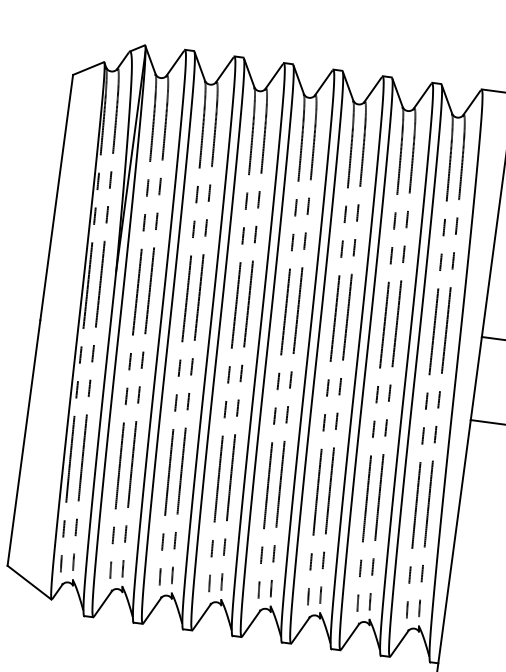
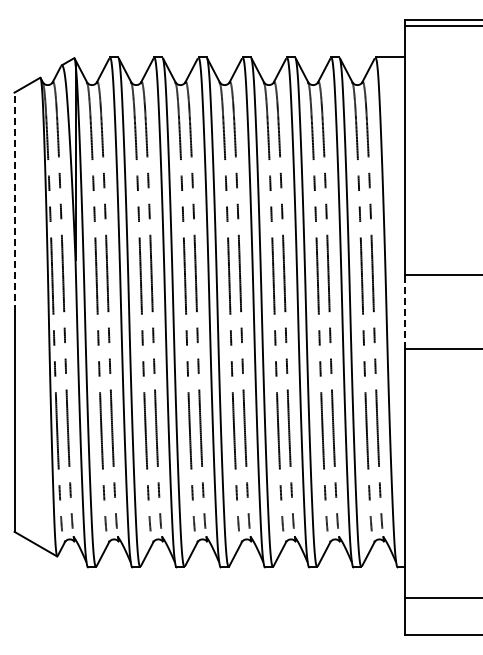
line: (56, 197) -> (14, 202), solid -> dashed
line: (476, 377) -> (404, 311), solid -> dashed

